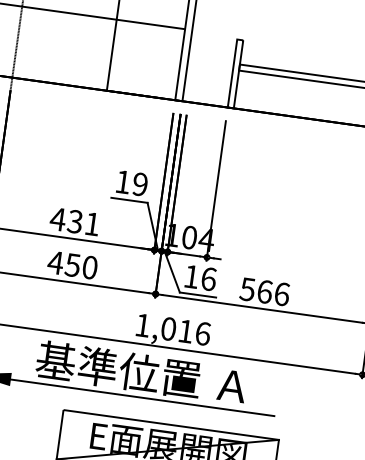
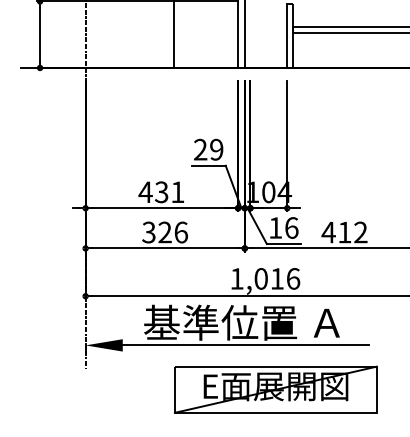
text: (123, 181) -> (200, 149), 19 -> 29
text: (72, 265) -> (164, 232), 450 -> 326
text: (264, 291) -> (344, 232), 566 -> 412

